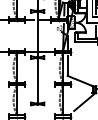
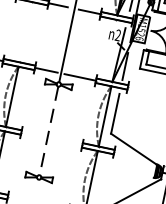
line: (37, 81) -> (48, 132), solid -> dashed

